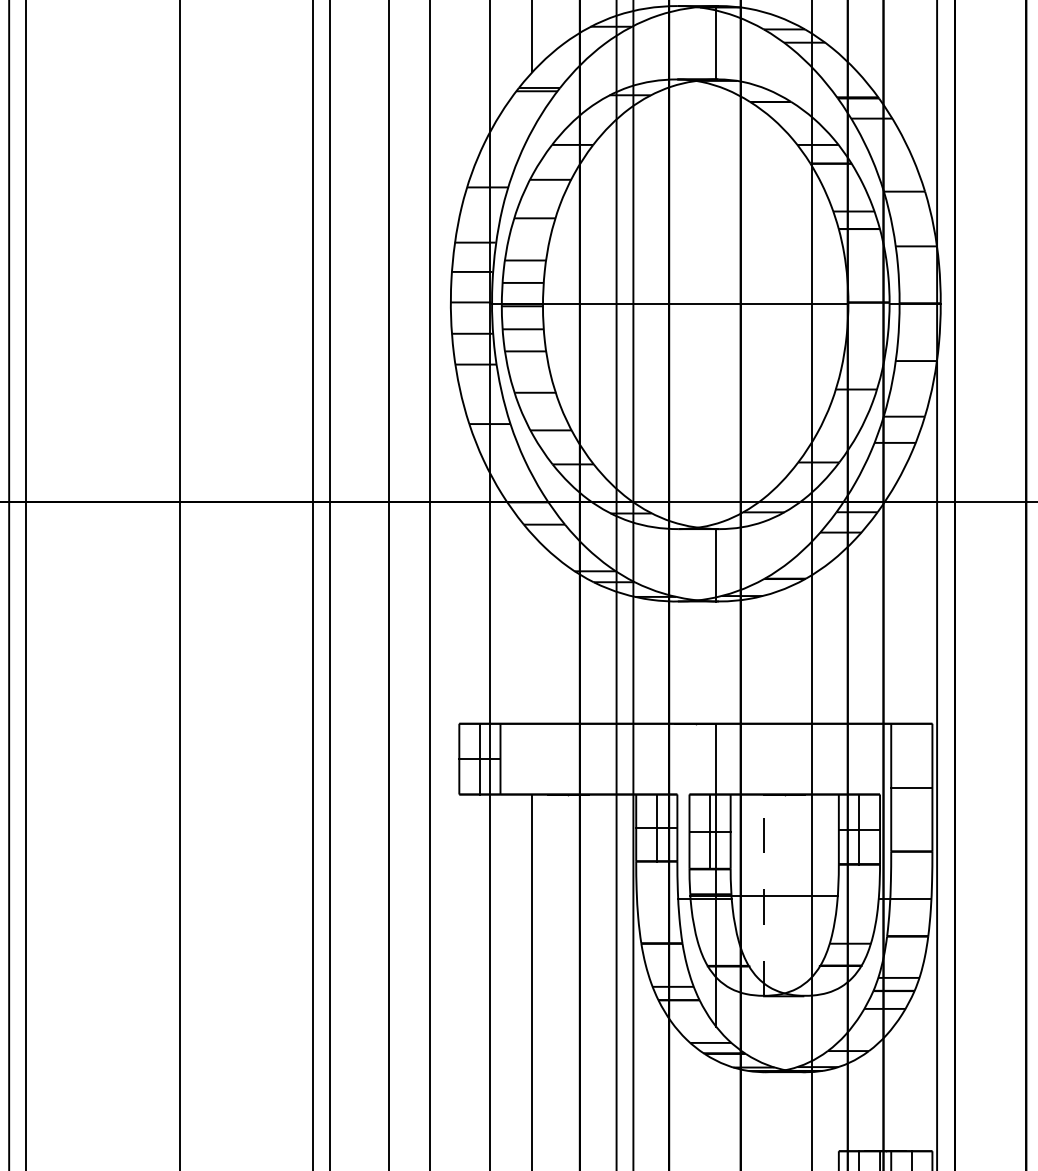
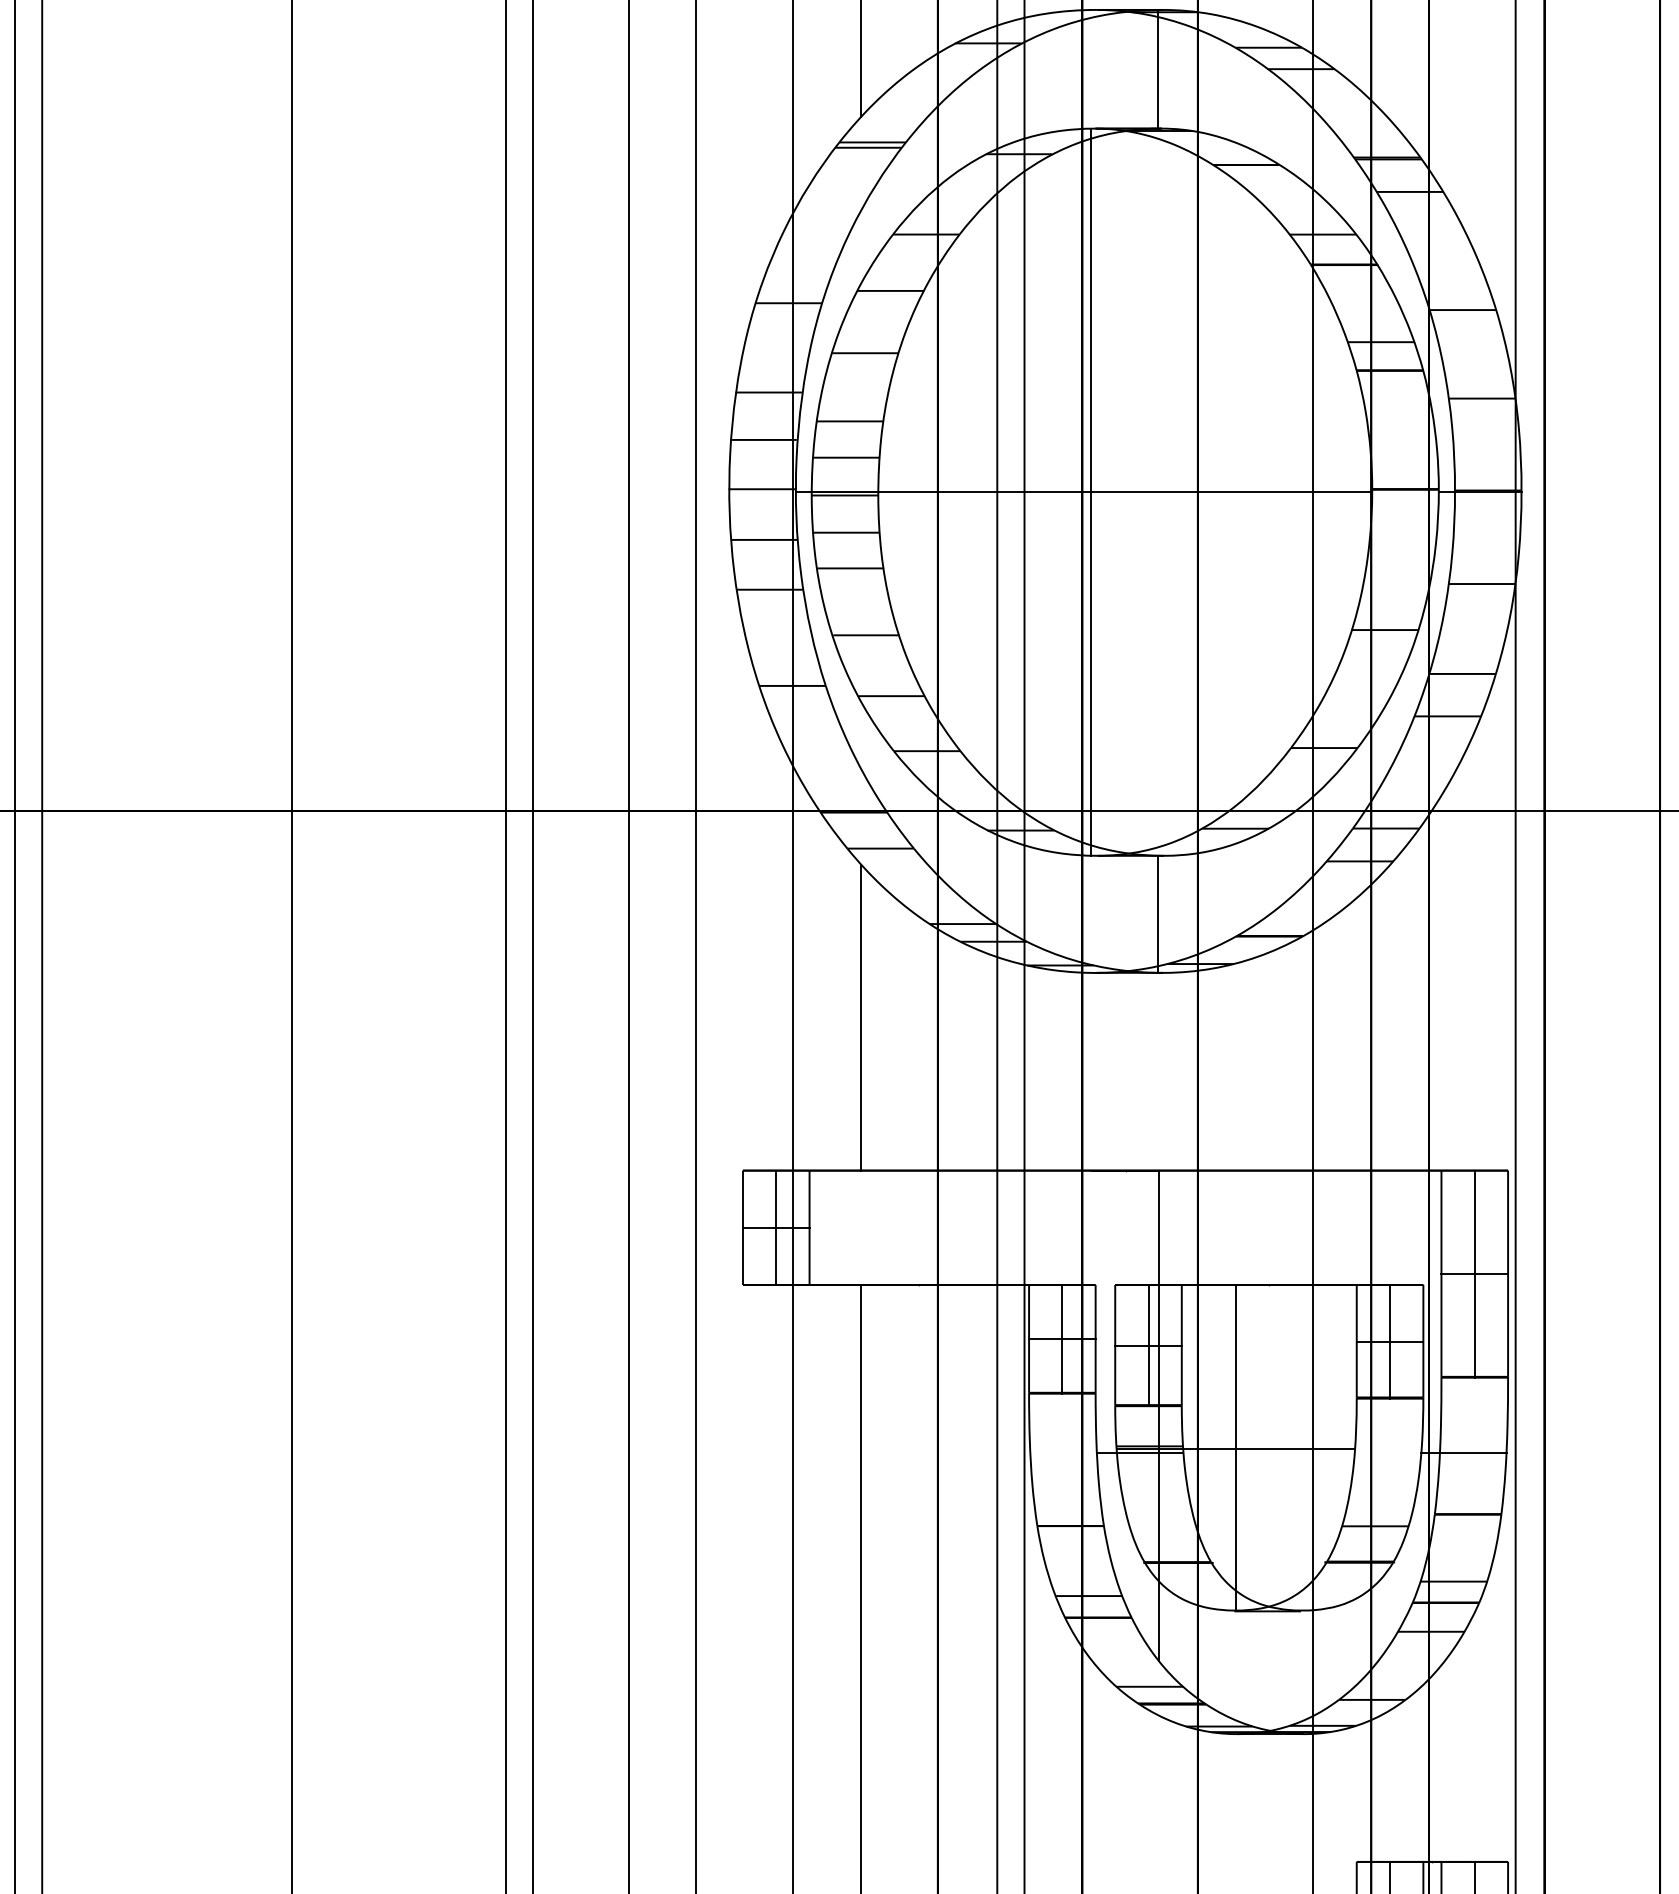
line: (674, 304) -> (1090, 492), added
line: (532, 628) -> (861, 1016), added
line: (911, 787) -> (1474, 1273), added
line: (764, 895) -> (1236, 1448), dashed -> solid

